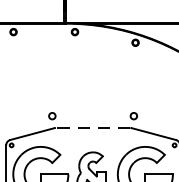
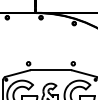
line: (92, 128) -> (50, 70), dashed -> solid

